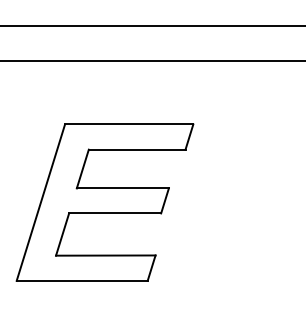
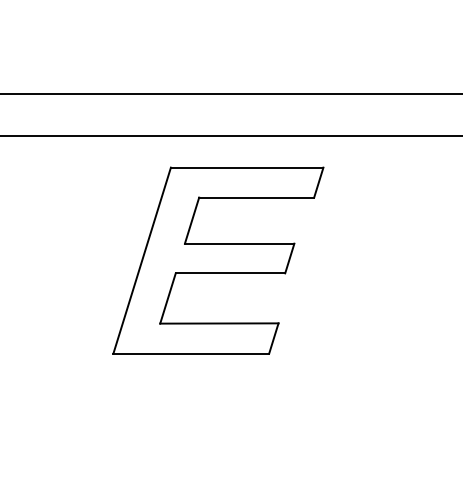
part: (105, 202) -> (218, 260), moved

